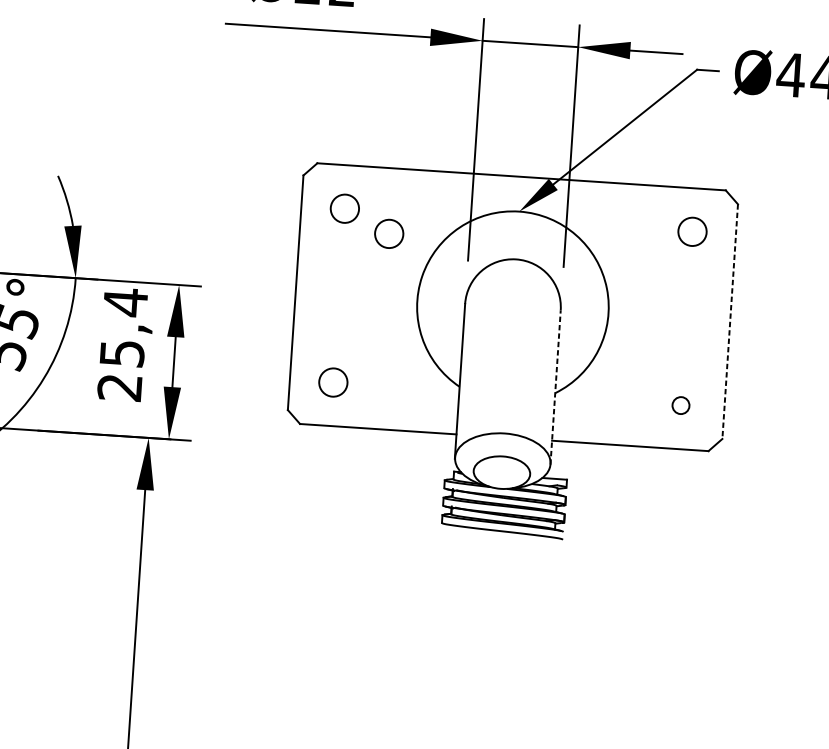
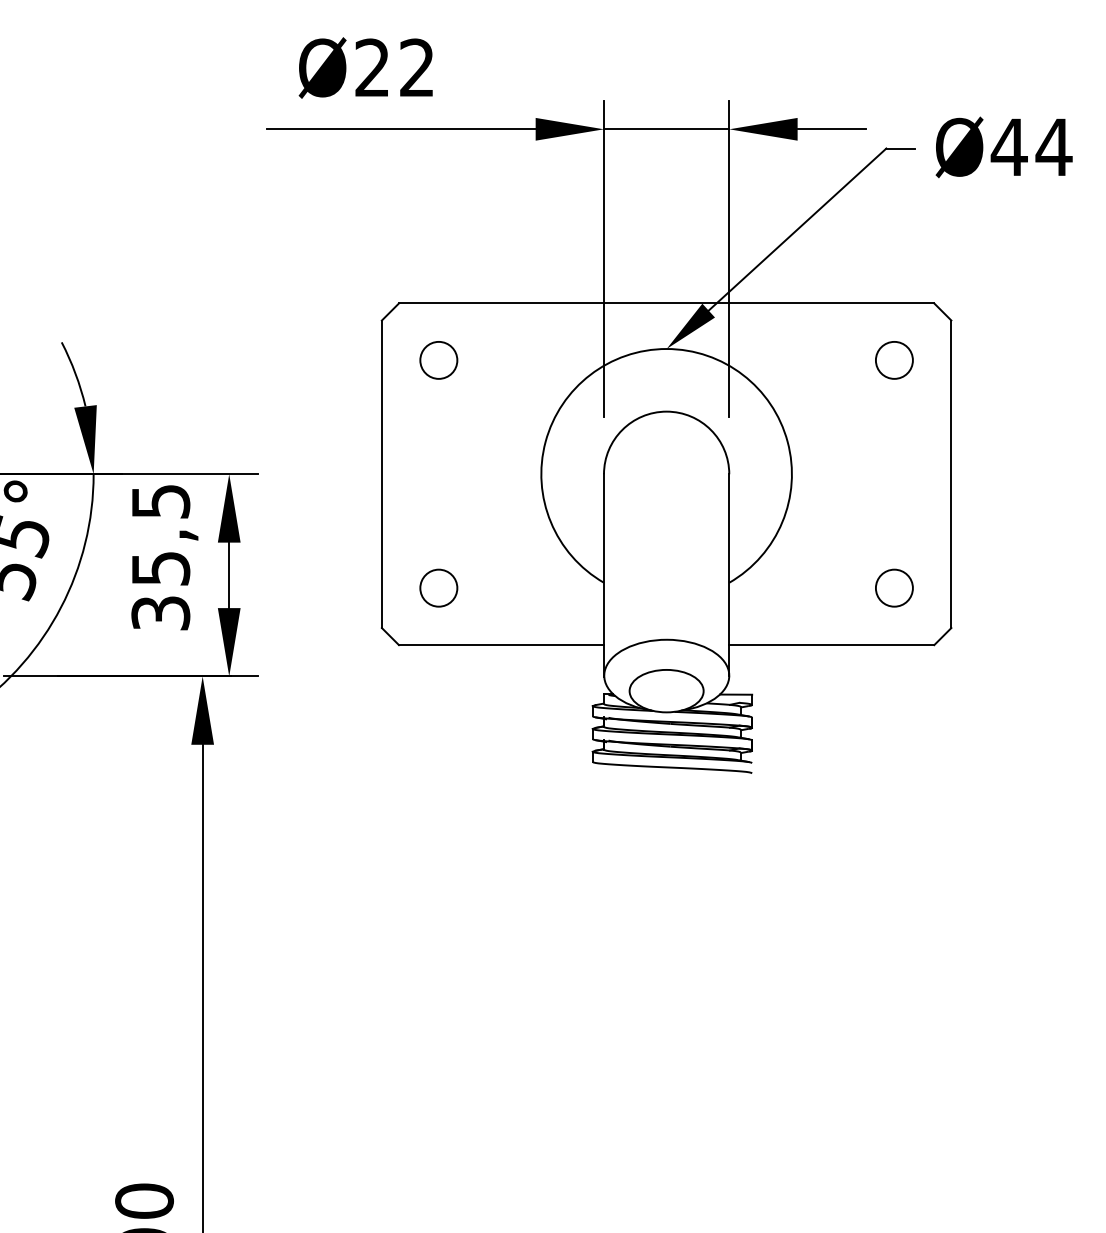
circle: (388, 233) -> (498, 389), removed
line: (730, 321) -> (951, 474), dashed -> solid
text: (122, 344) -> (160, 556), 25,4 -> 35,5
line: (555, 386) -> (729, 574), dashed -> solid
circle: (681, 405) -> (894, 587), size x1.67

